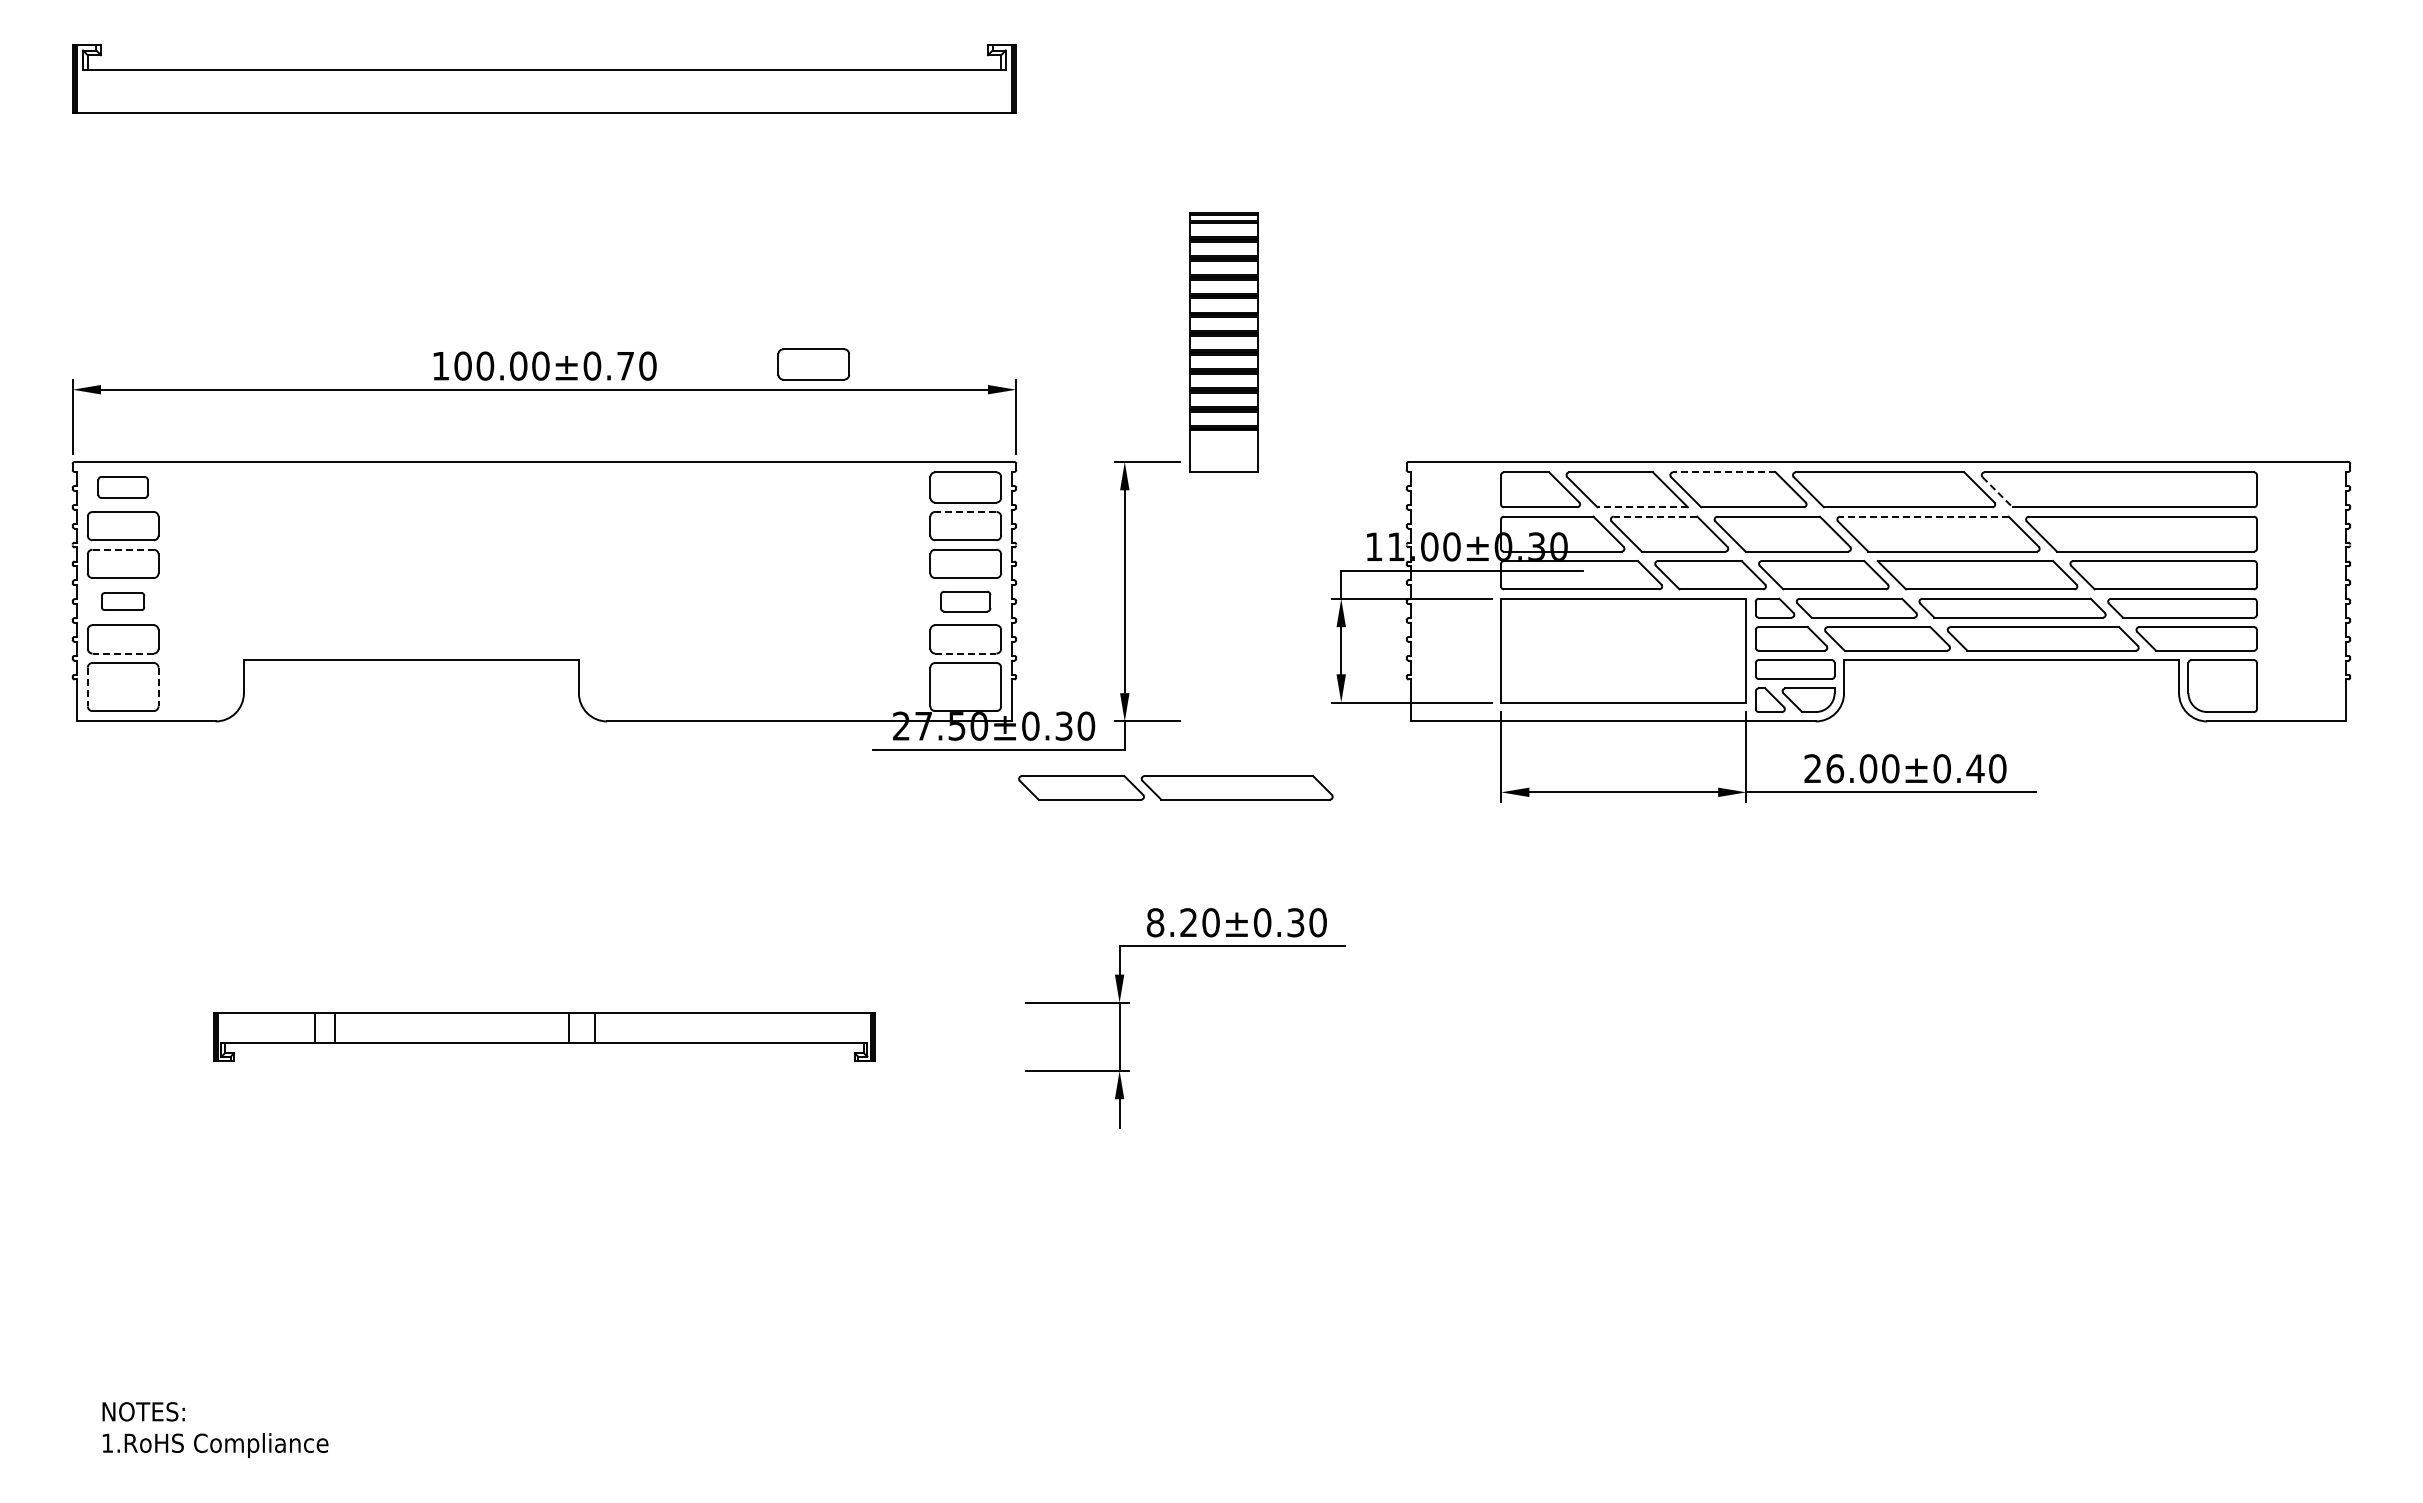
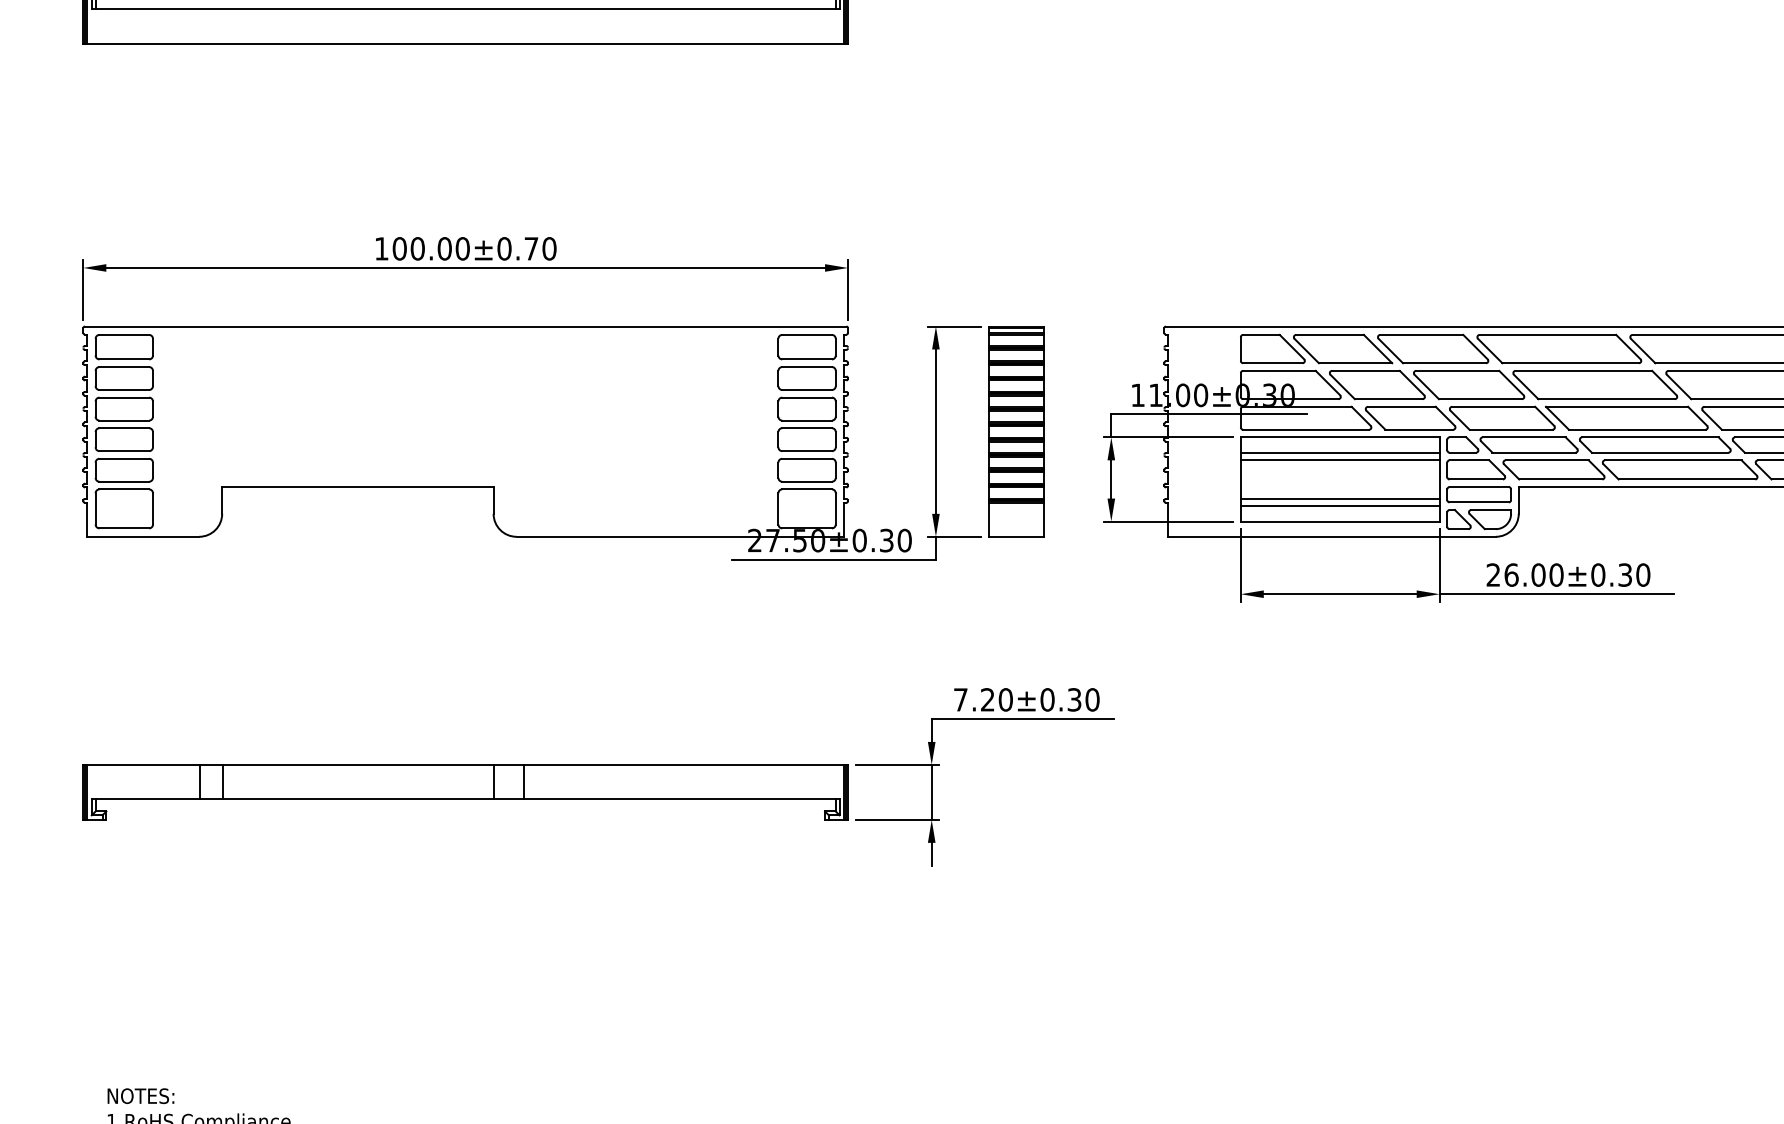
part: (1223, 342) -> (1015, 431), moved
part: (813, 364) -> (683, 247), removed
line: (1723, 472) -> (1421, 335), dashed -> solid
part: (122, 487) -> (123, 347), size x1.43
line: (1997, 492) -> (1643, 351), dashed -> solid
line: (1642, 507) -> (1355, 363), dashed -> solid
line: (965, 512) -> (806, 367), dashed -> solid
line: (1655, 516) -> (1365, 370), dashed -> solid
line: (1923, 516) -> (1583, 370), dashed -> solid
line: (123, 549) -> (124, 397), dashed -> solid
part: (122, 601) -> (123, 439), size x1.67
part: (965, 601) -> (806, 439), size x1.43
line: (1623, 617) -> (1340, 452), added
line: (1623, 627) -> (1340, 460), added
line: (123, 653) -> (124, 481), dashed -> solid
line: (965, 653) -> (806, 481), dashed -> solid
line: (1623, 674) -> (1340, 498), added
line: (1623, 683) -> (1340, 506), added
line: (87, 687) -> (95, 509), dashed -> solid
line: (158, 687) -> (152, 509), dashed -> solid
text: (1975, 768) -> (1625, 574), 26.00±0.40 -> 26.00±0.30
part: (1175, 787) -> (977, 590), removed
text: (1155, 922) -> (960, 699), 8.20±0.30 -> 7.20±0.30
part: (544, 1036) -> (465, 792), size x1.43

